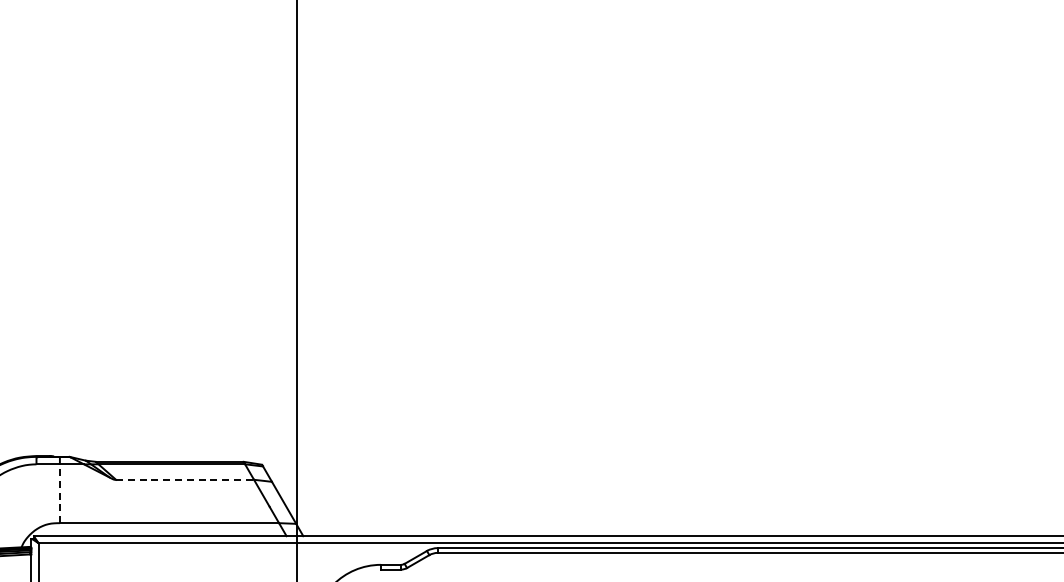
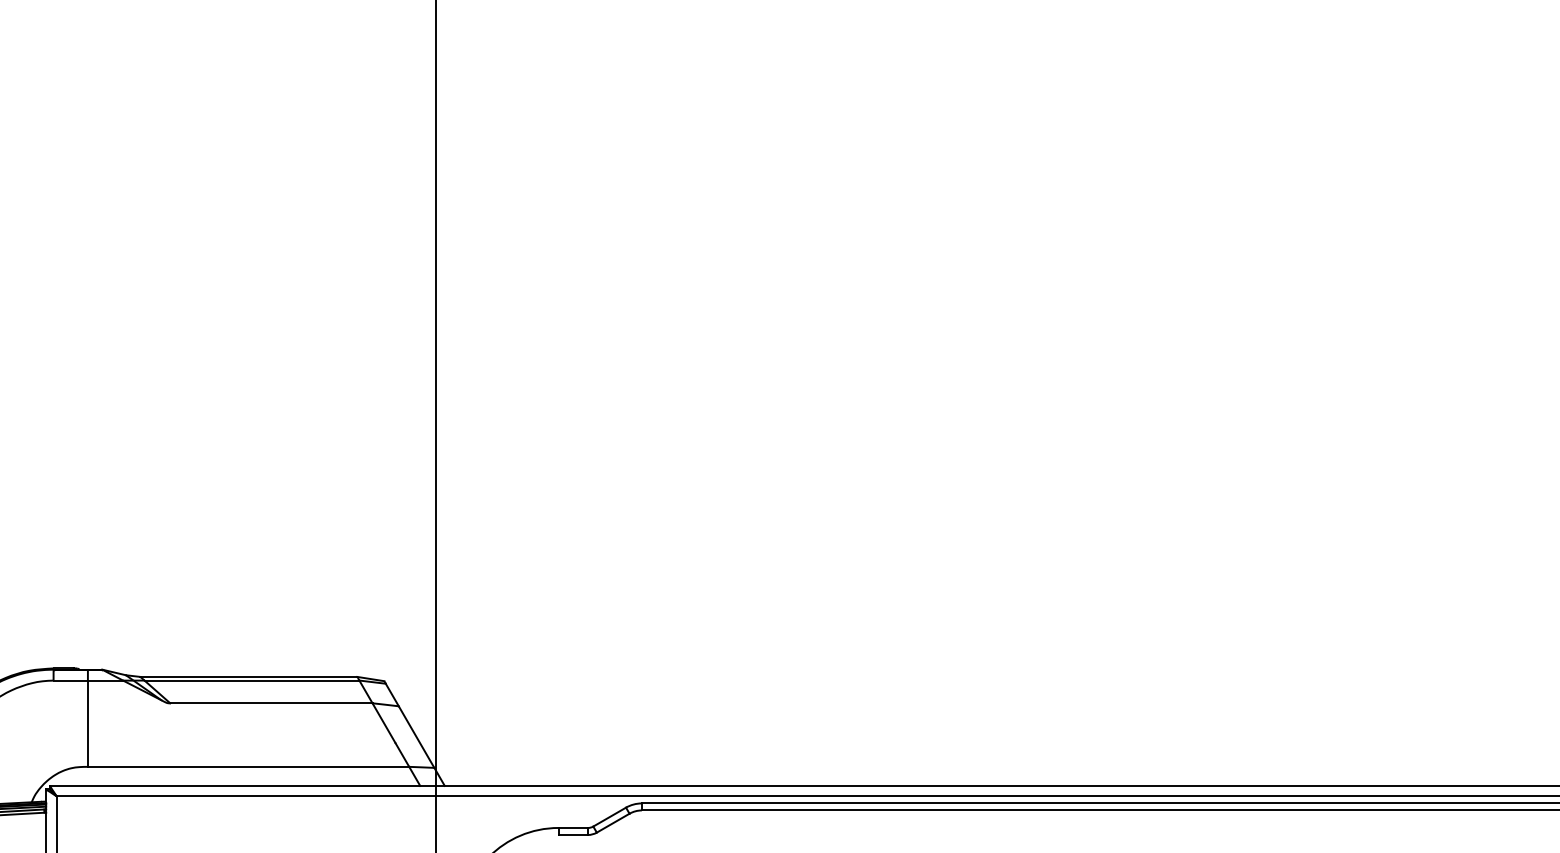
line: (185, 479) -> (272, 702), dashed -> solid
line: (59, 493) -> (87, 723), dashed -> solid

